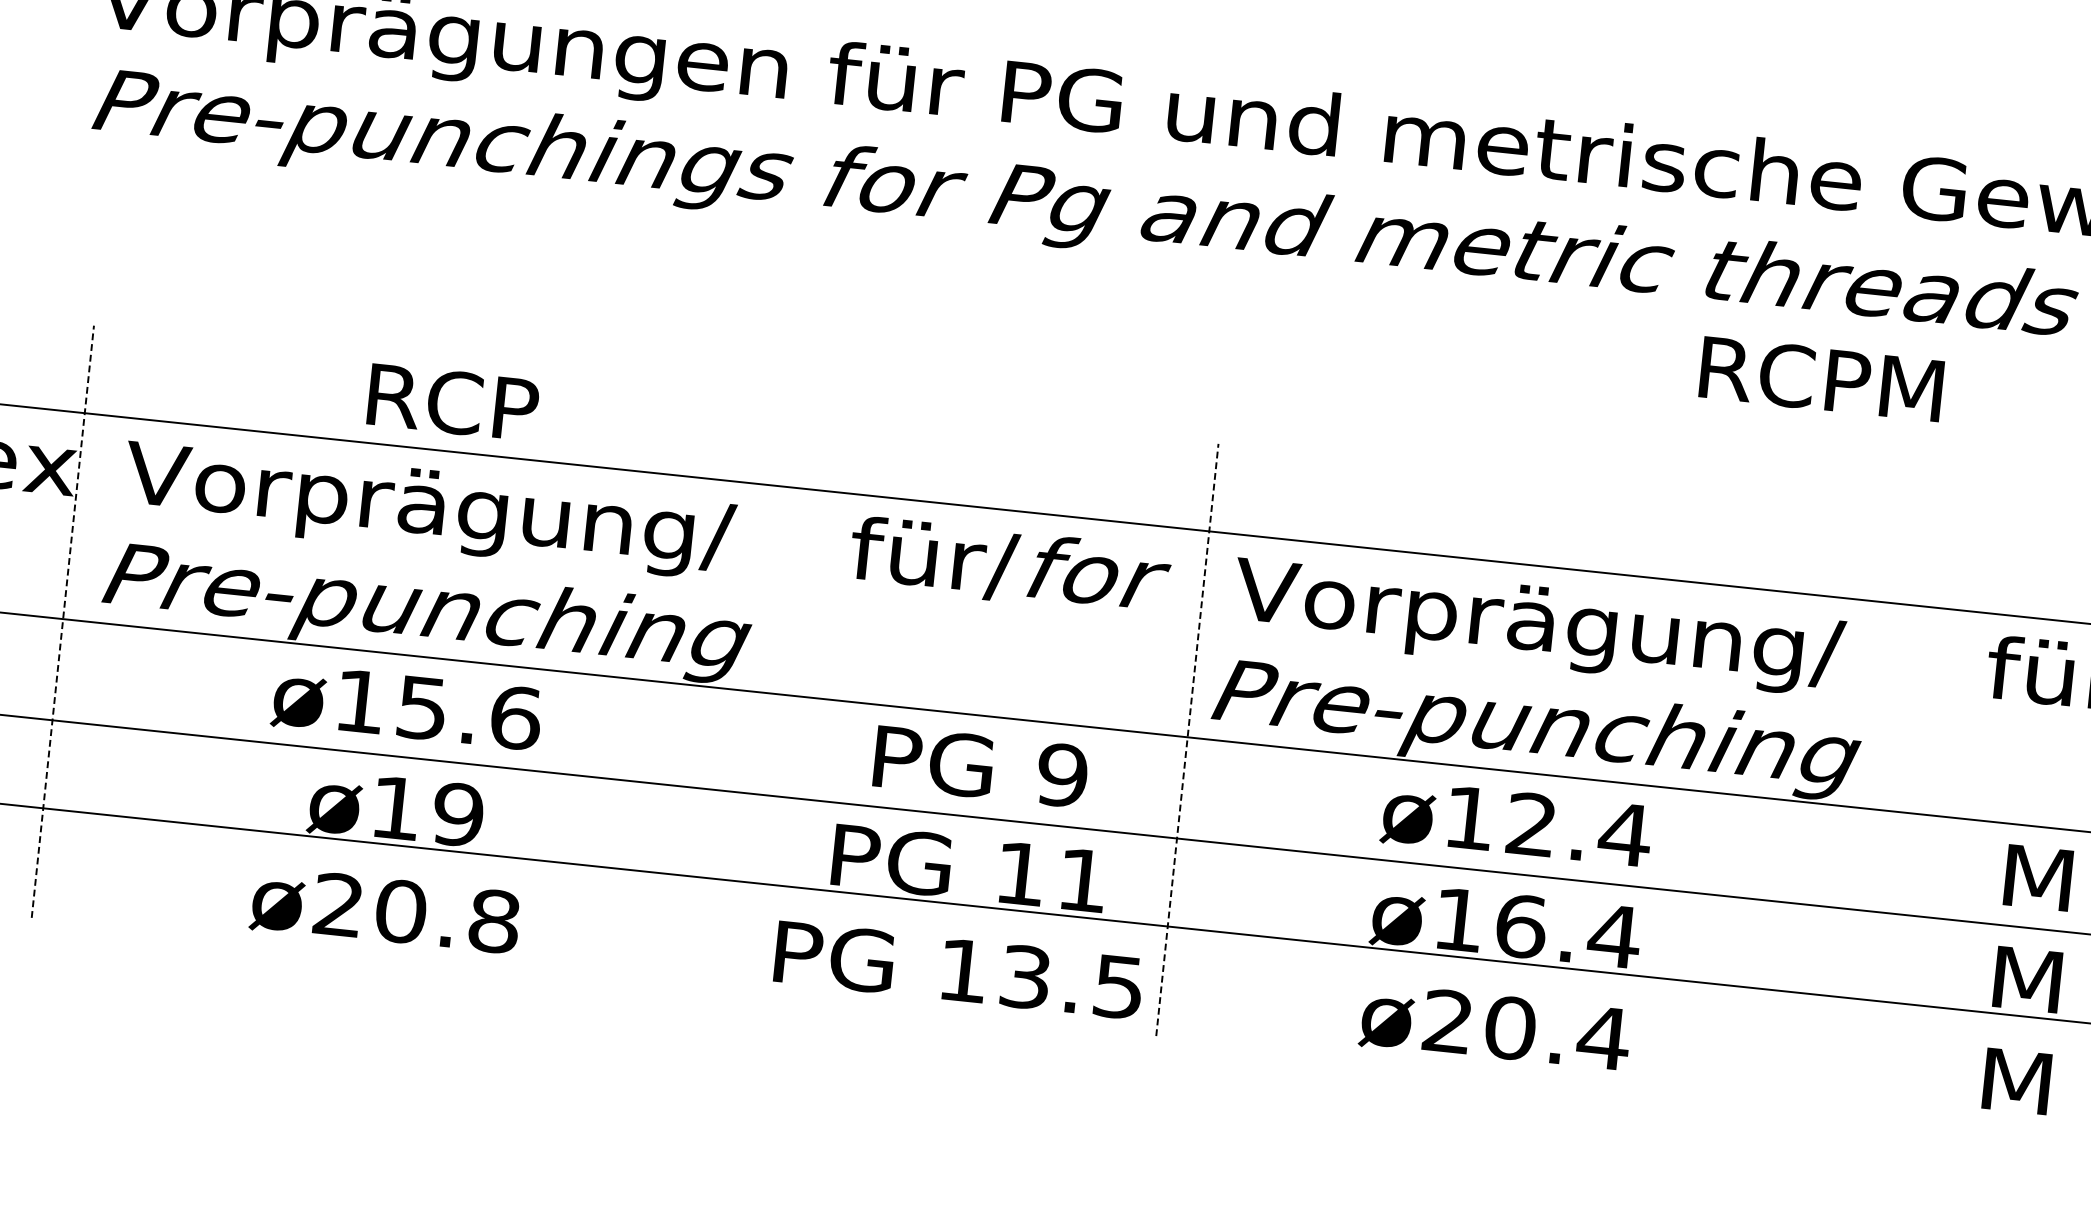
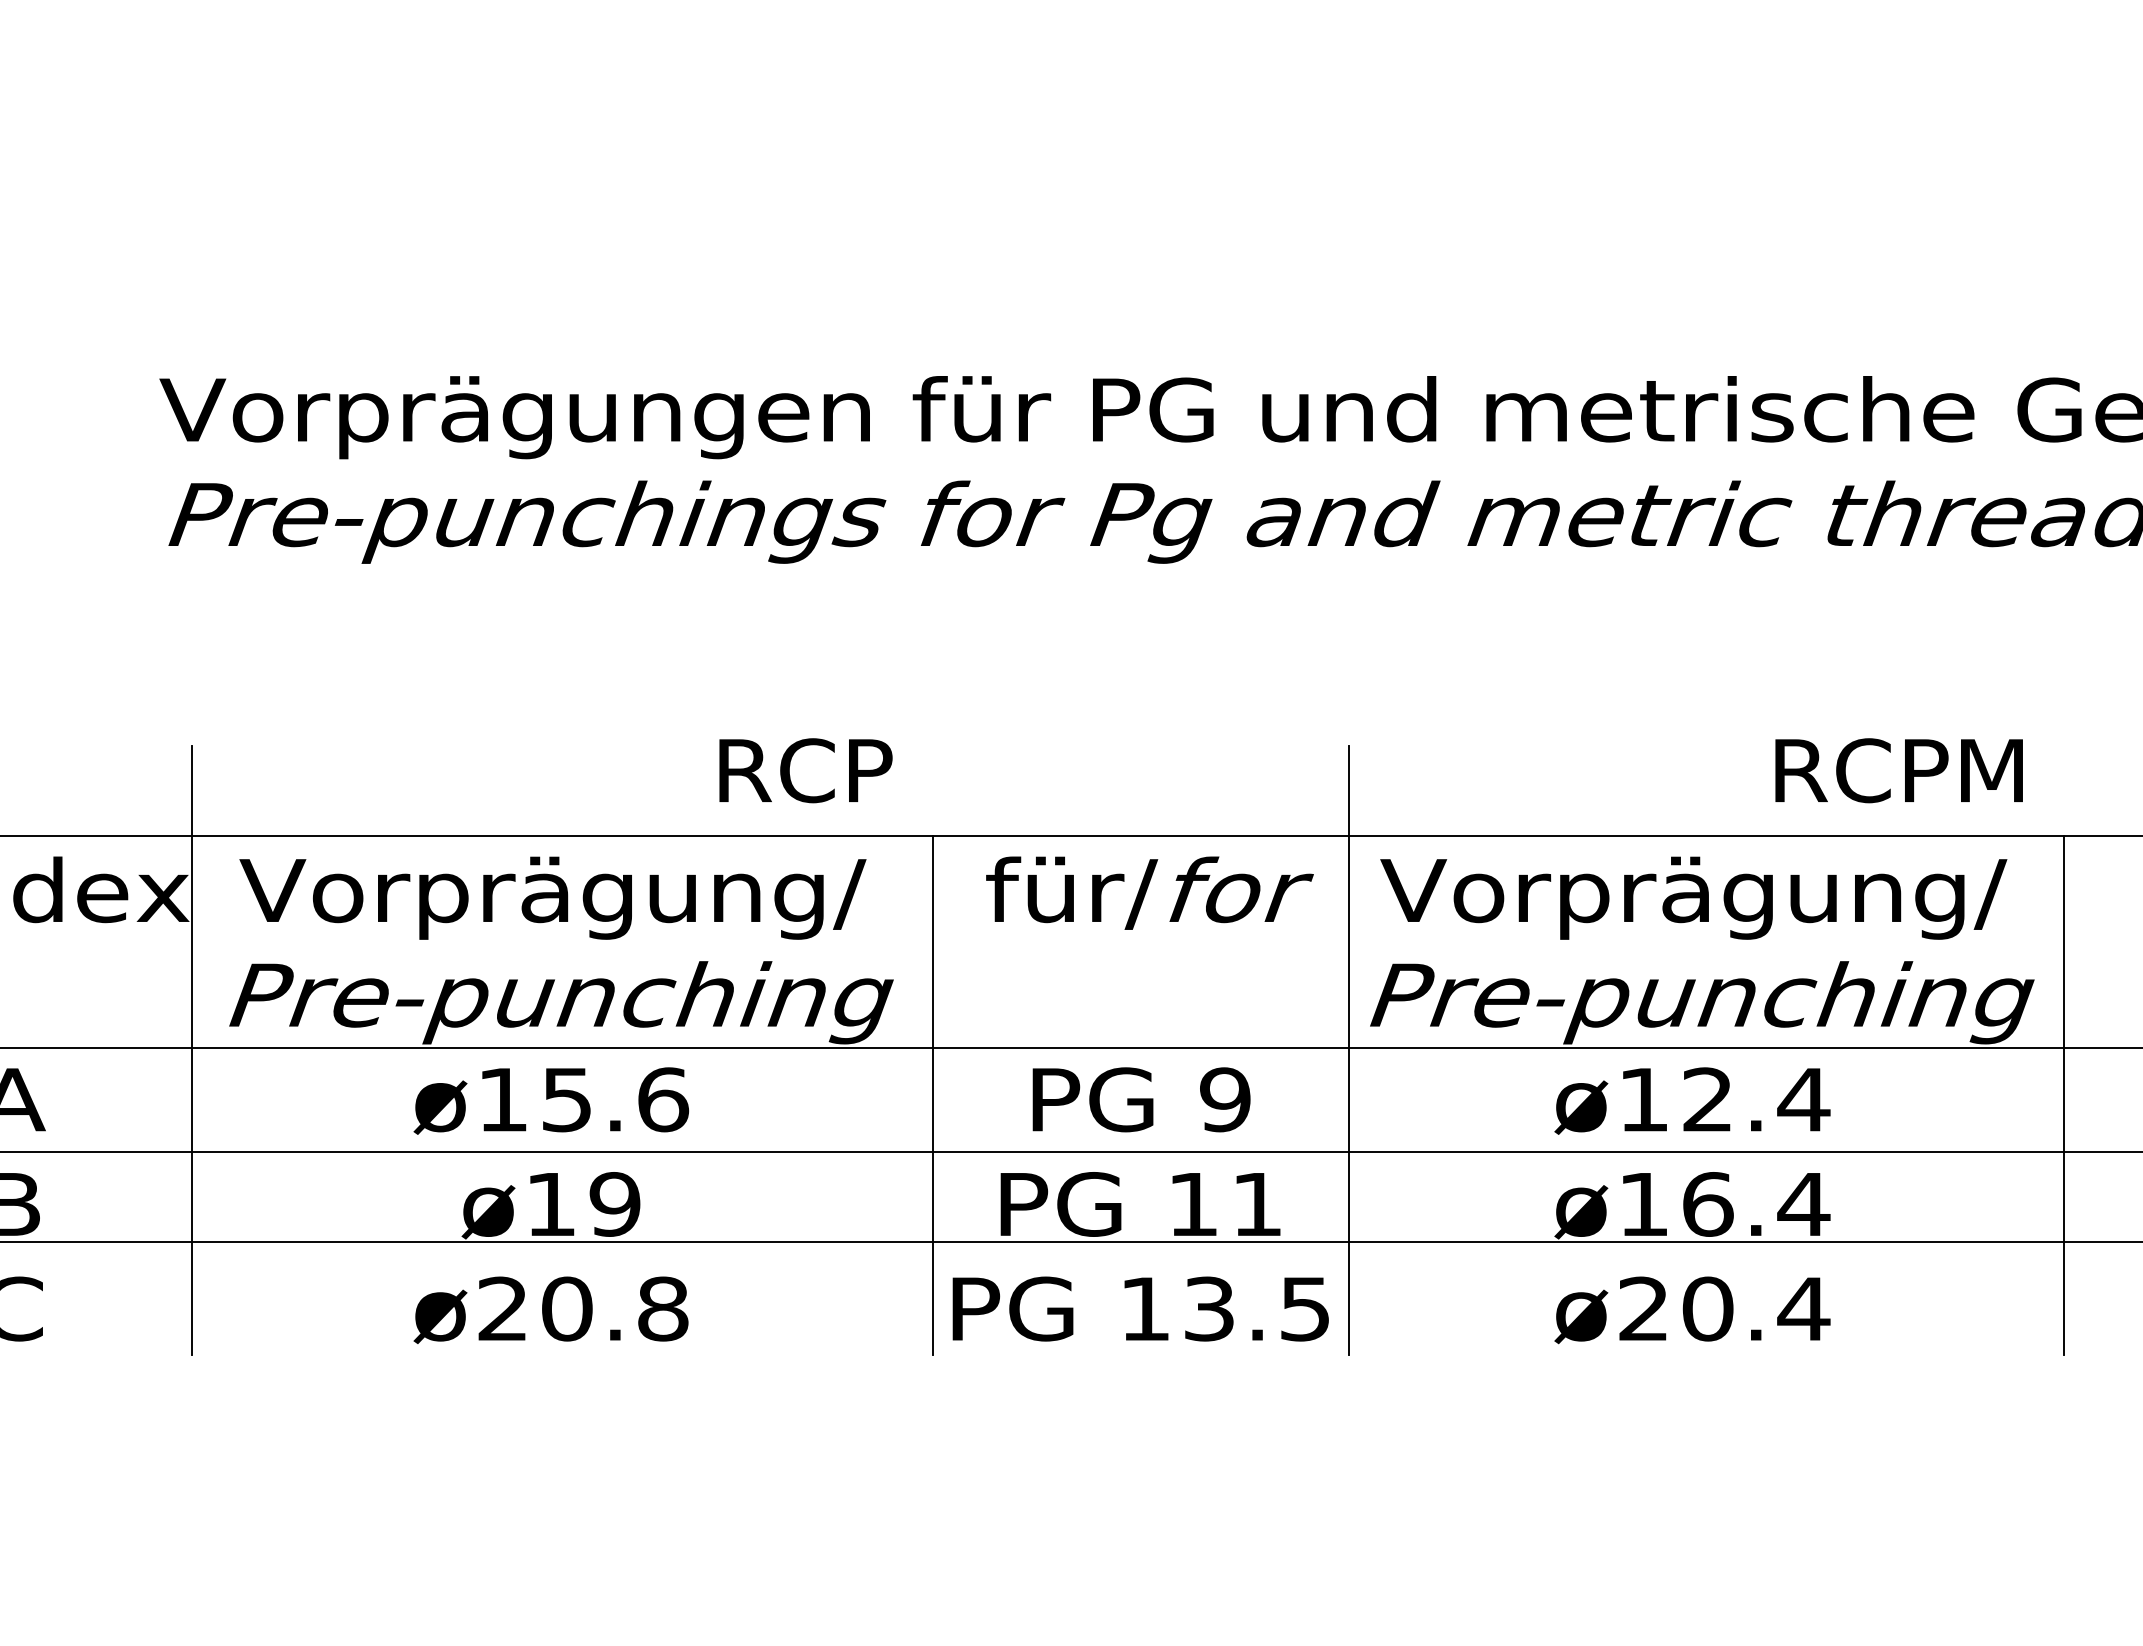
text: (1821, 378) -> (1898, 770), moved
text: (452, 402) -> (805, 770), moved
line: (63, 620) -> (192, 1049), dashed -> solid
line: (1187, 739) -> (1348, 1049), dashed -> solid
line: (779, 740) -> (933, 1094), added
line: (1878, 855) -> (2063, 1094), added

